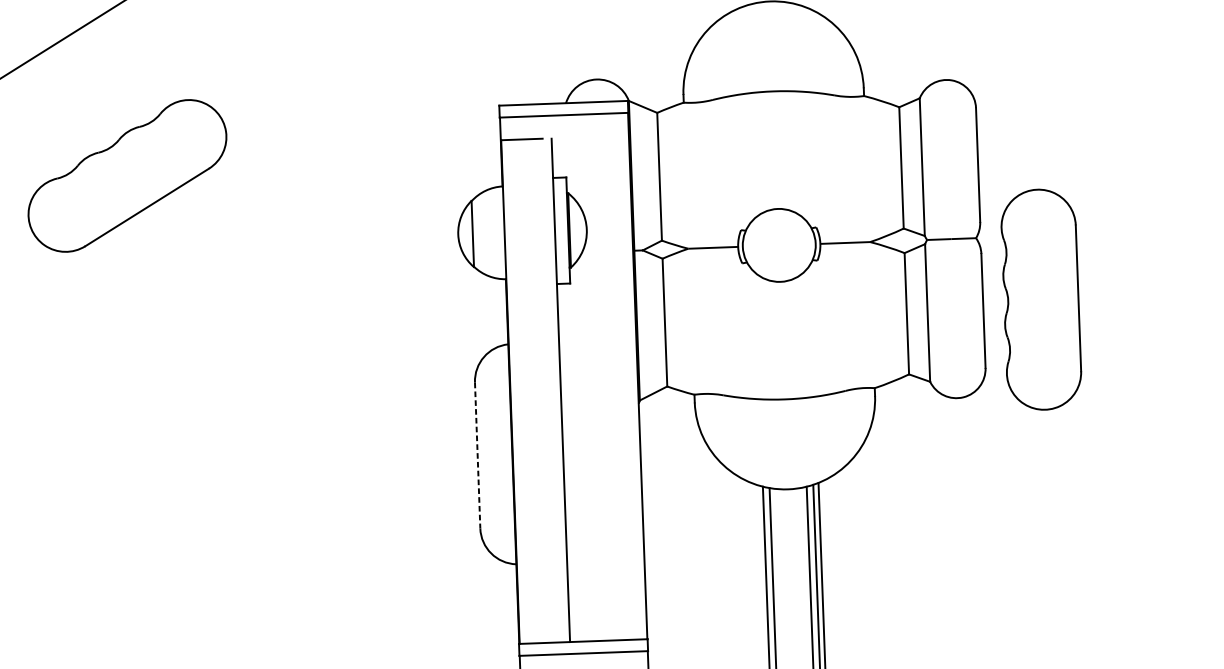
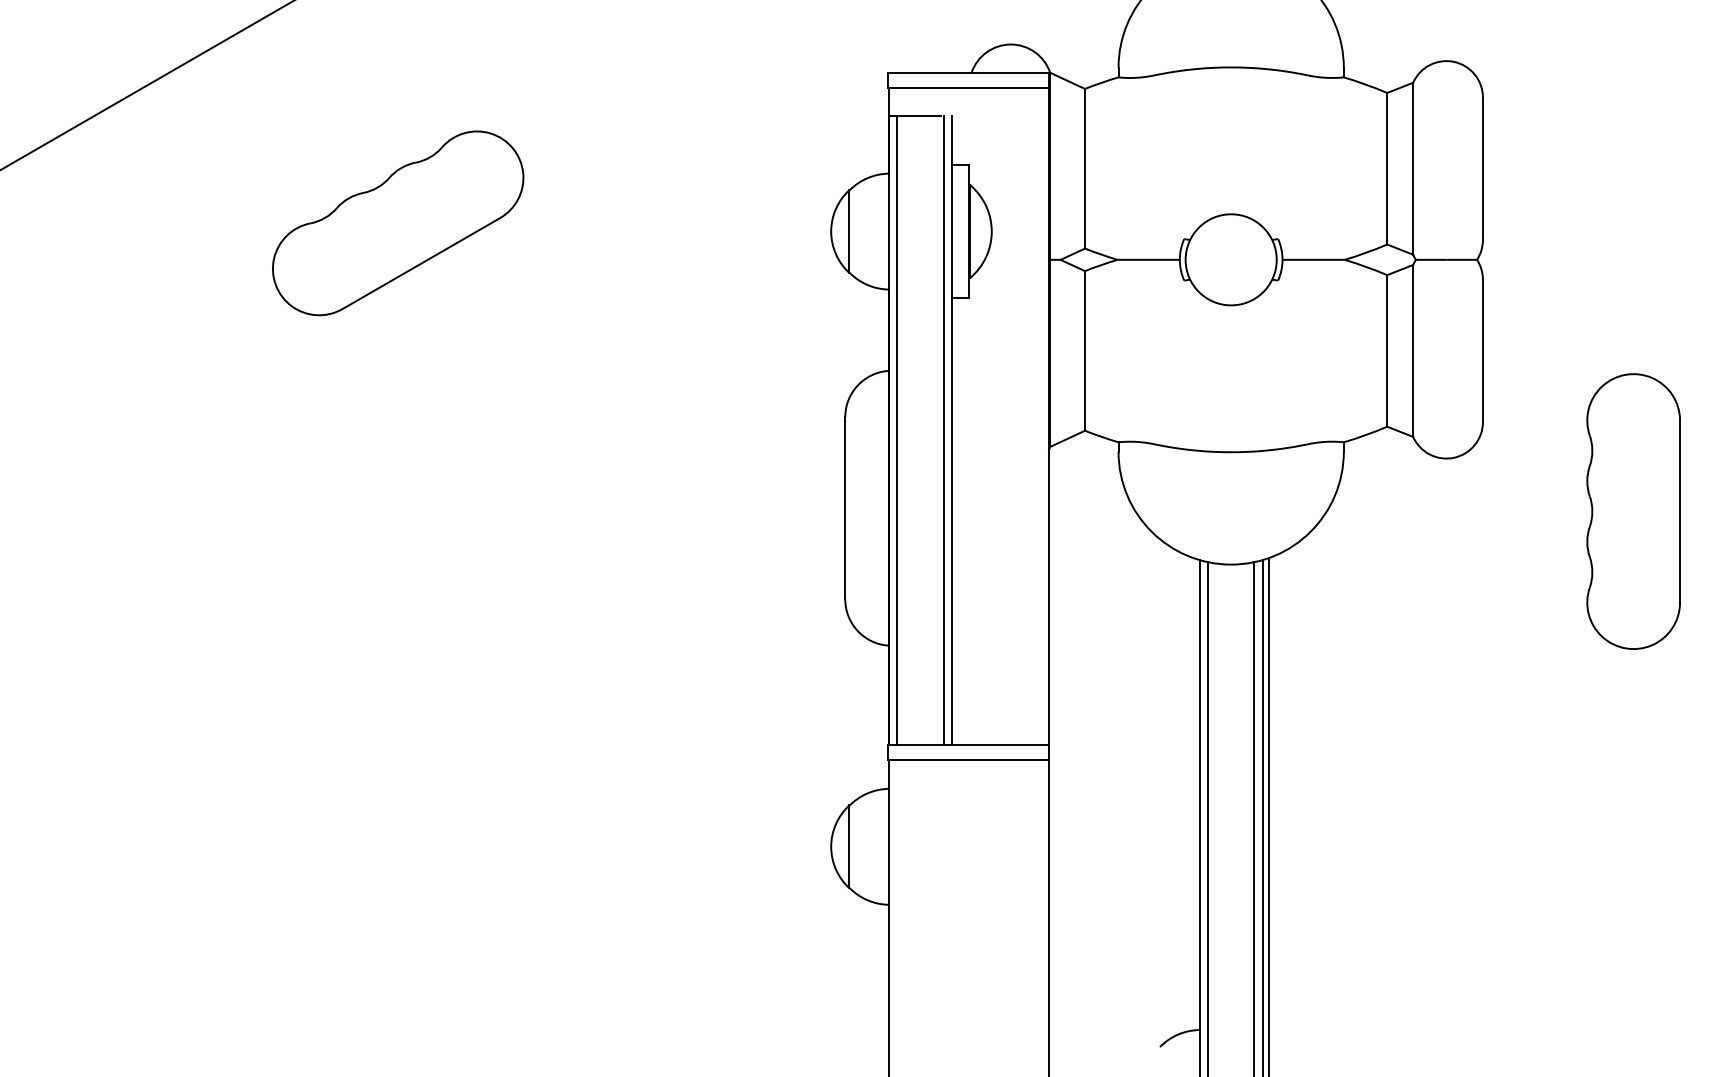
part: (127, 176) -> (398, 223), moved
part: (1041, 299) -> (1633, 511), moved
line: (554, 390) -> (943, 430), added
line: (517, 391) -> (897, 430), added
line: (477, 455) -> (845, 508), dashed -> solid

